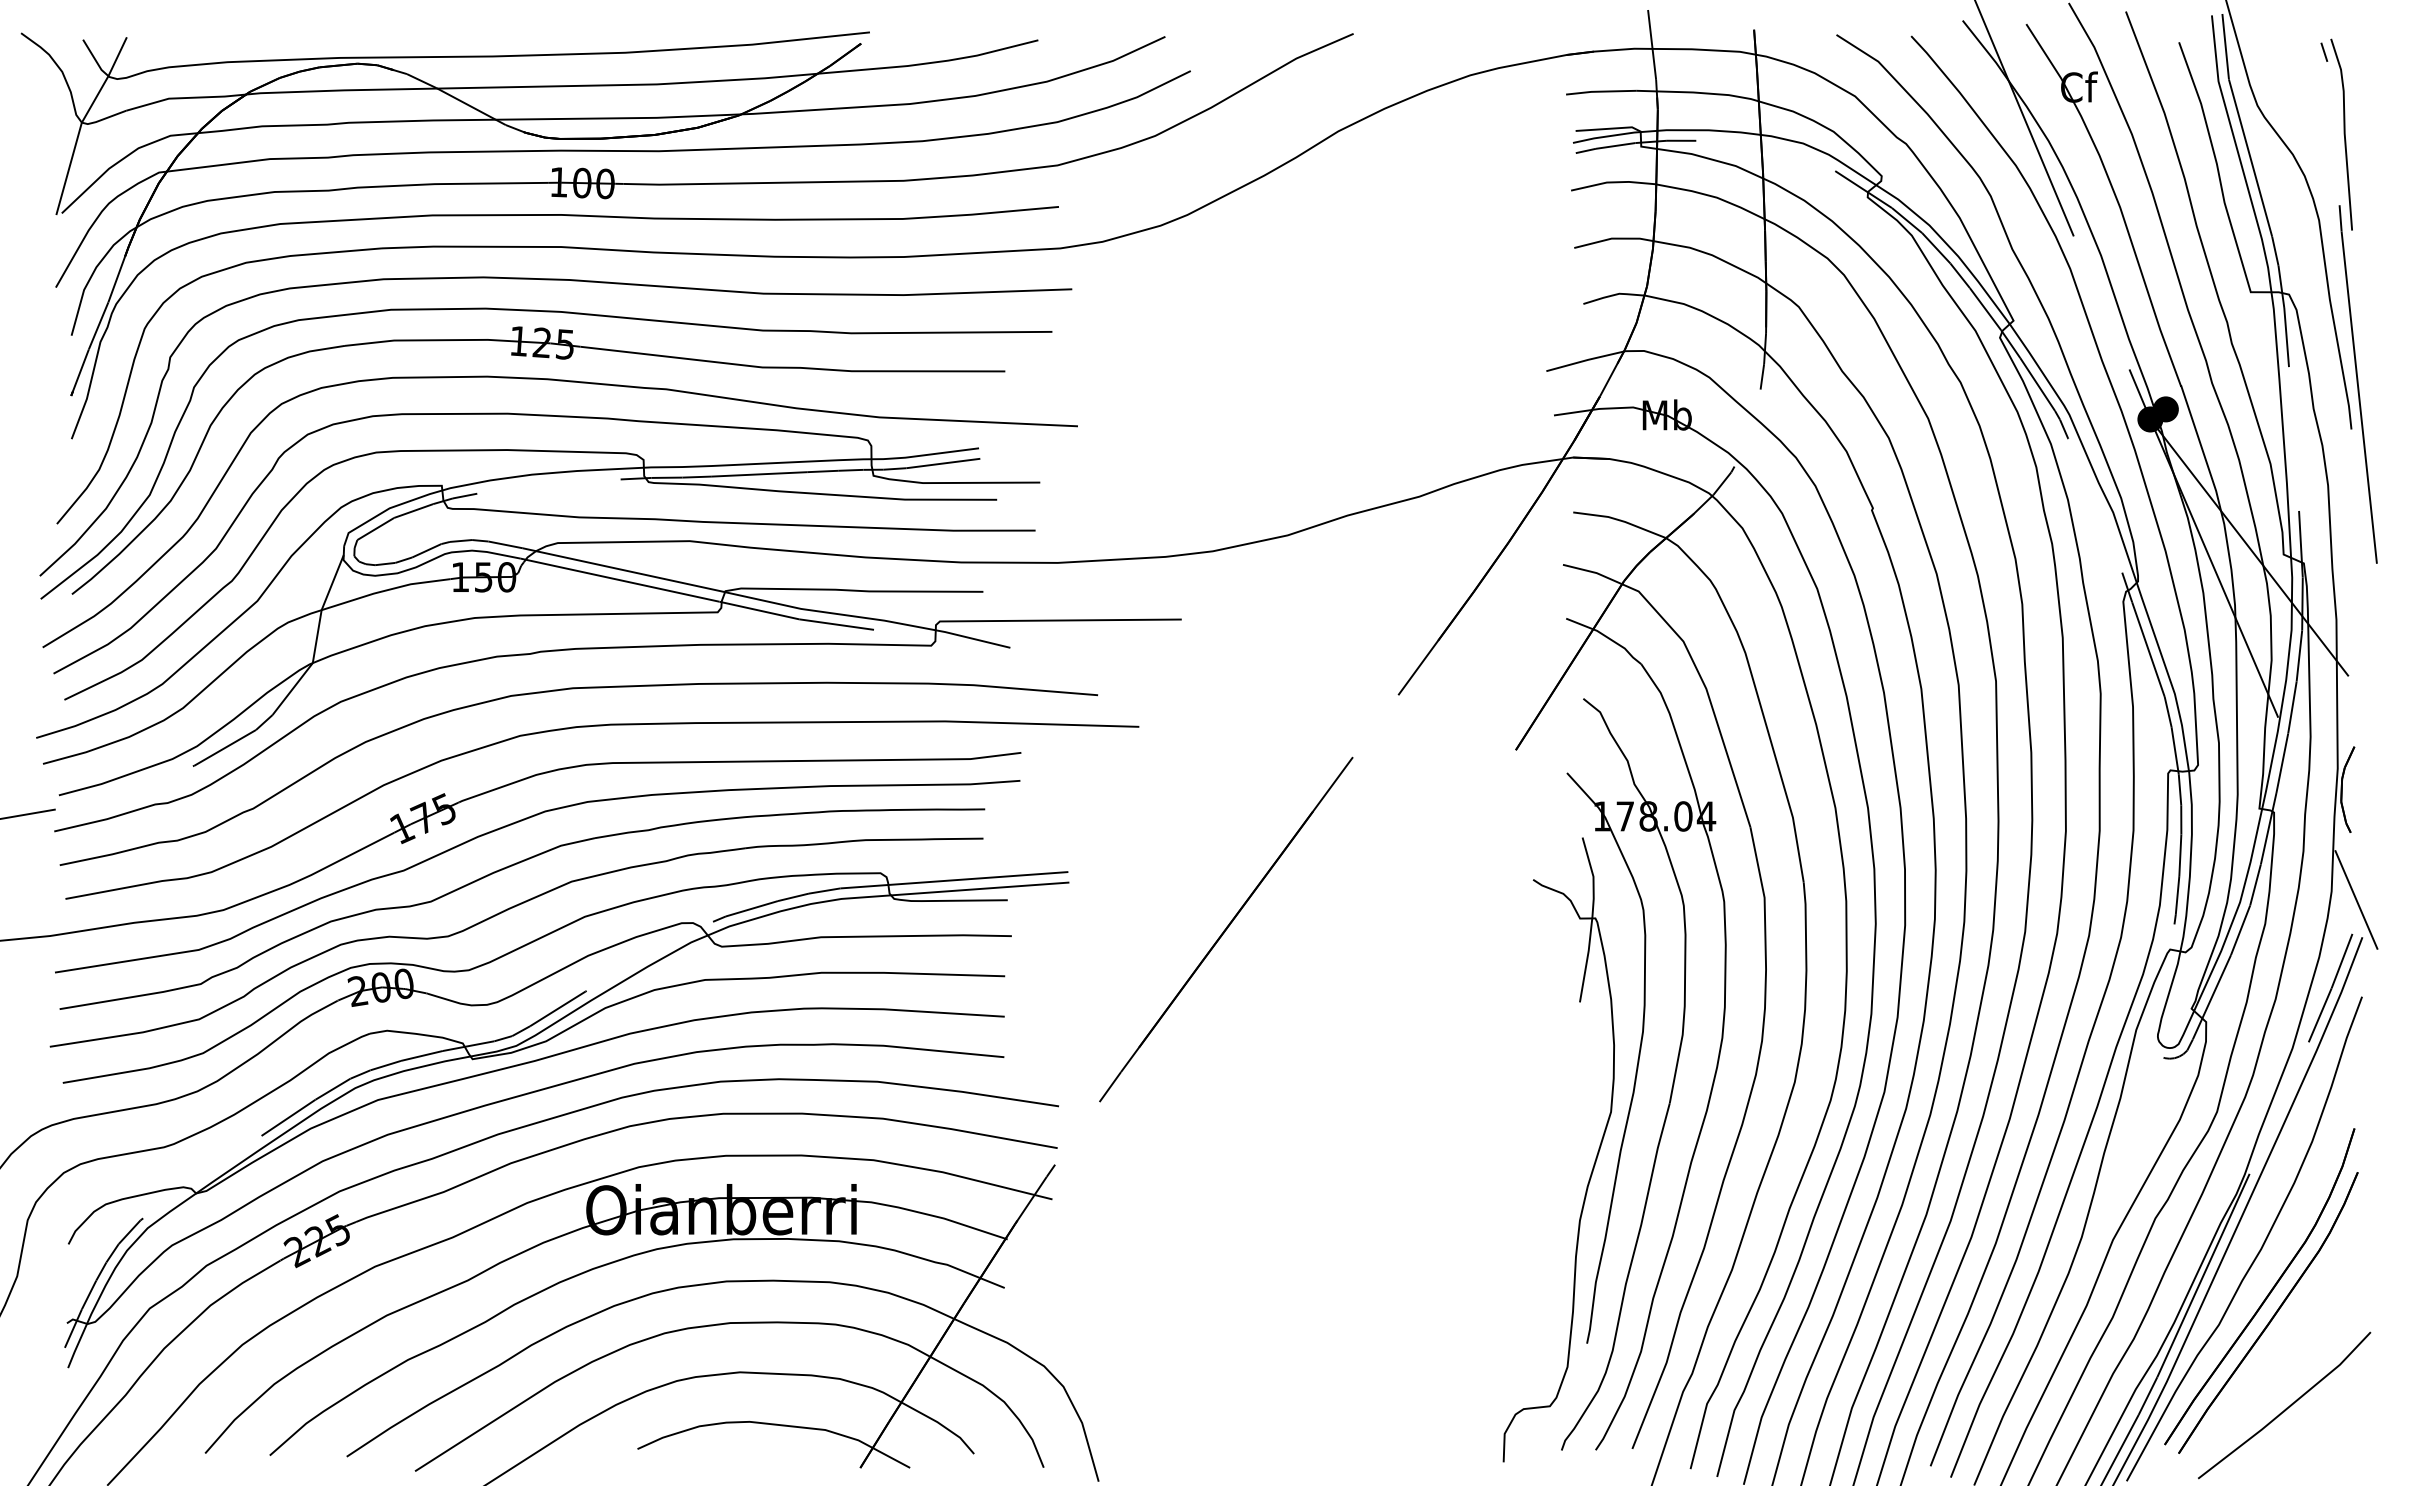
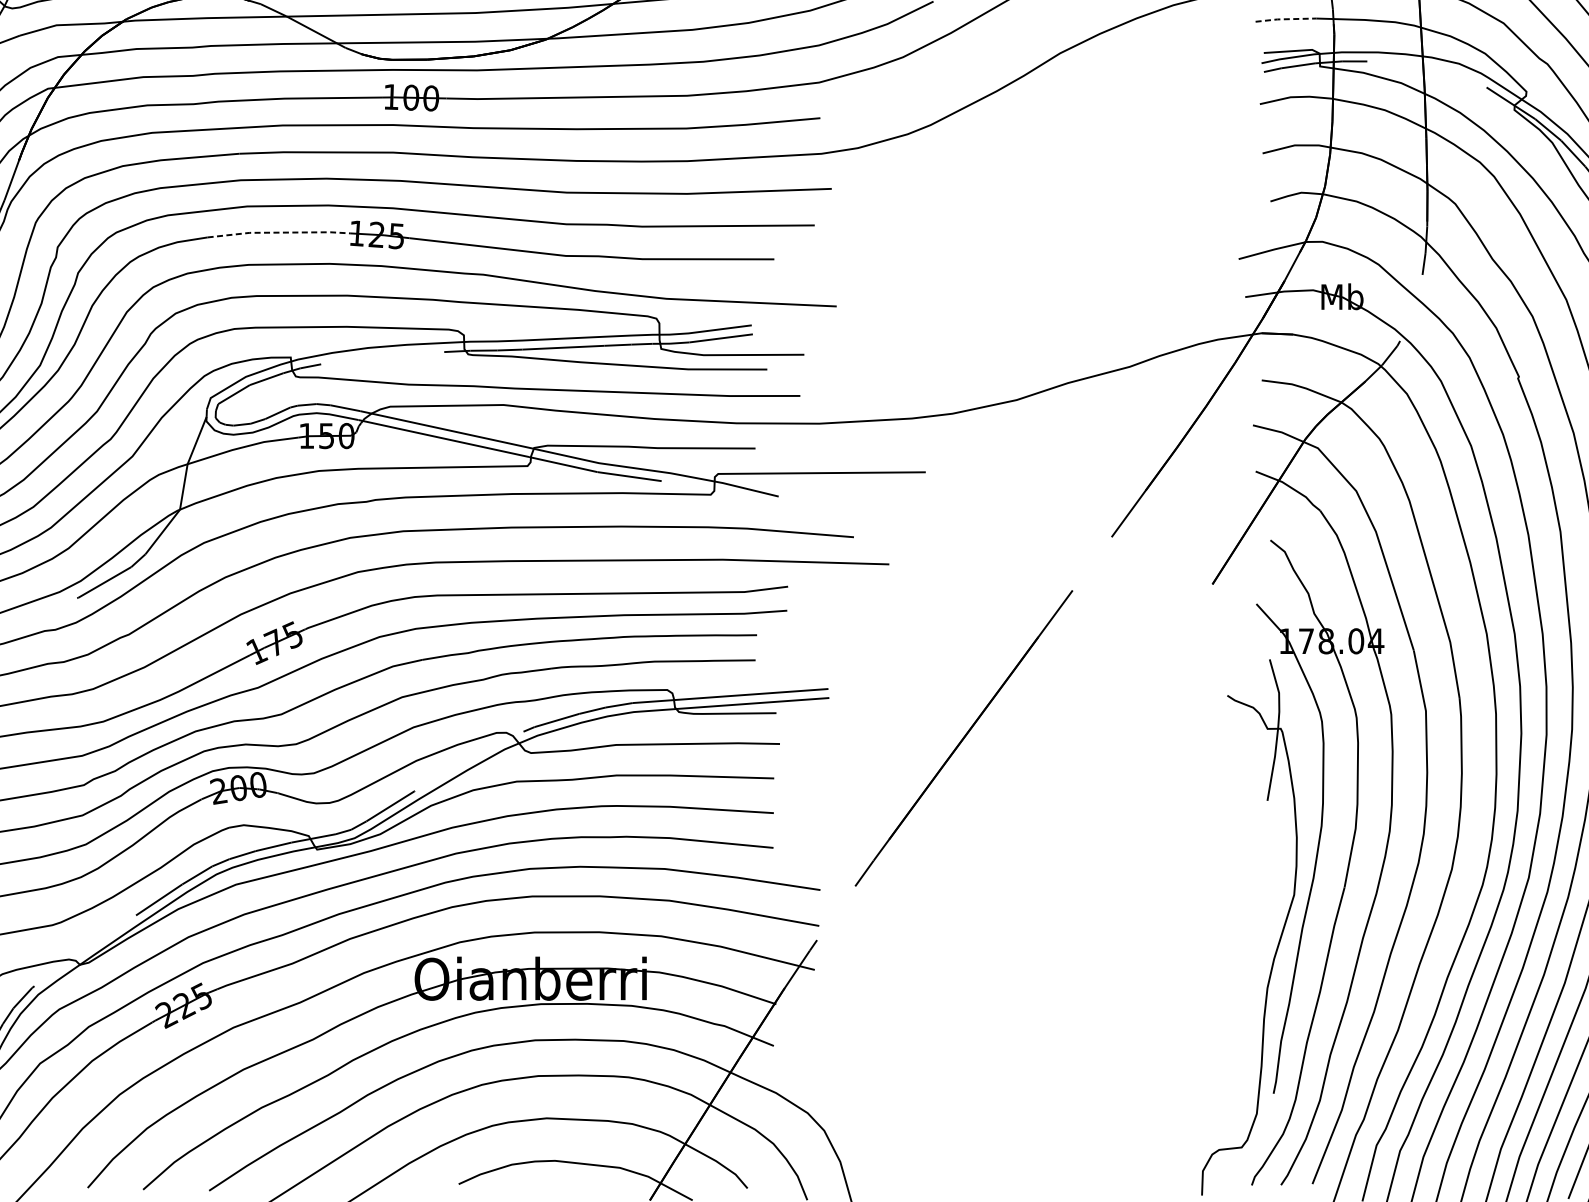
line: (1601, 91) -> (1285, 19), solid -> dashed
line: (428, 340) -> (279, 232), solid -> dashed

